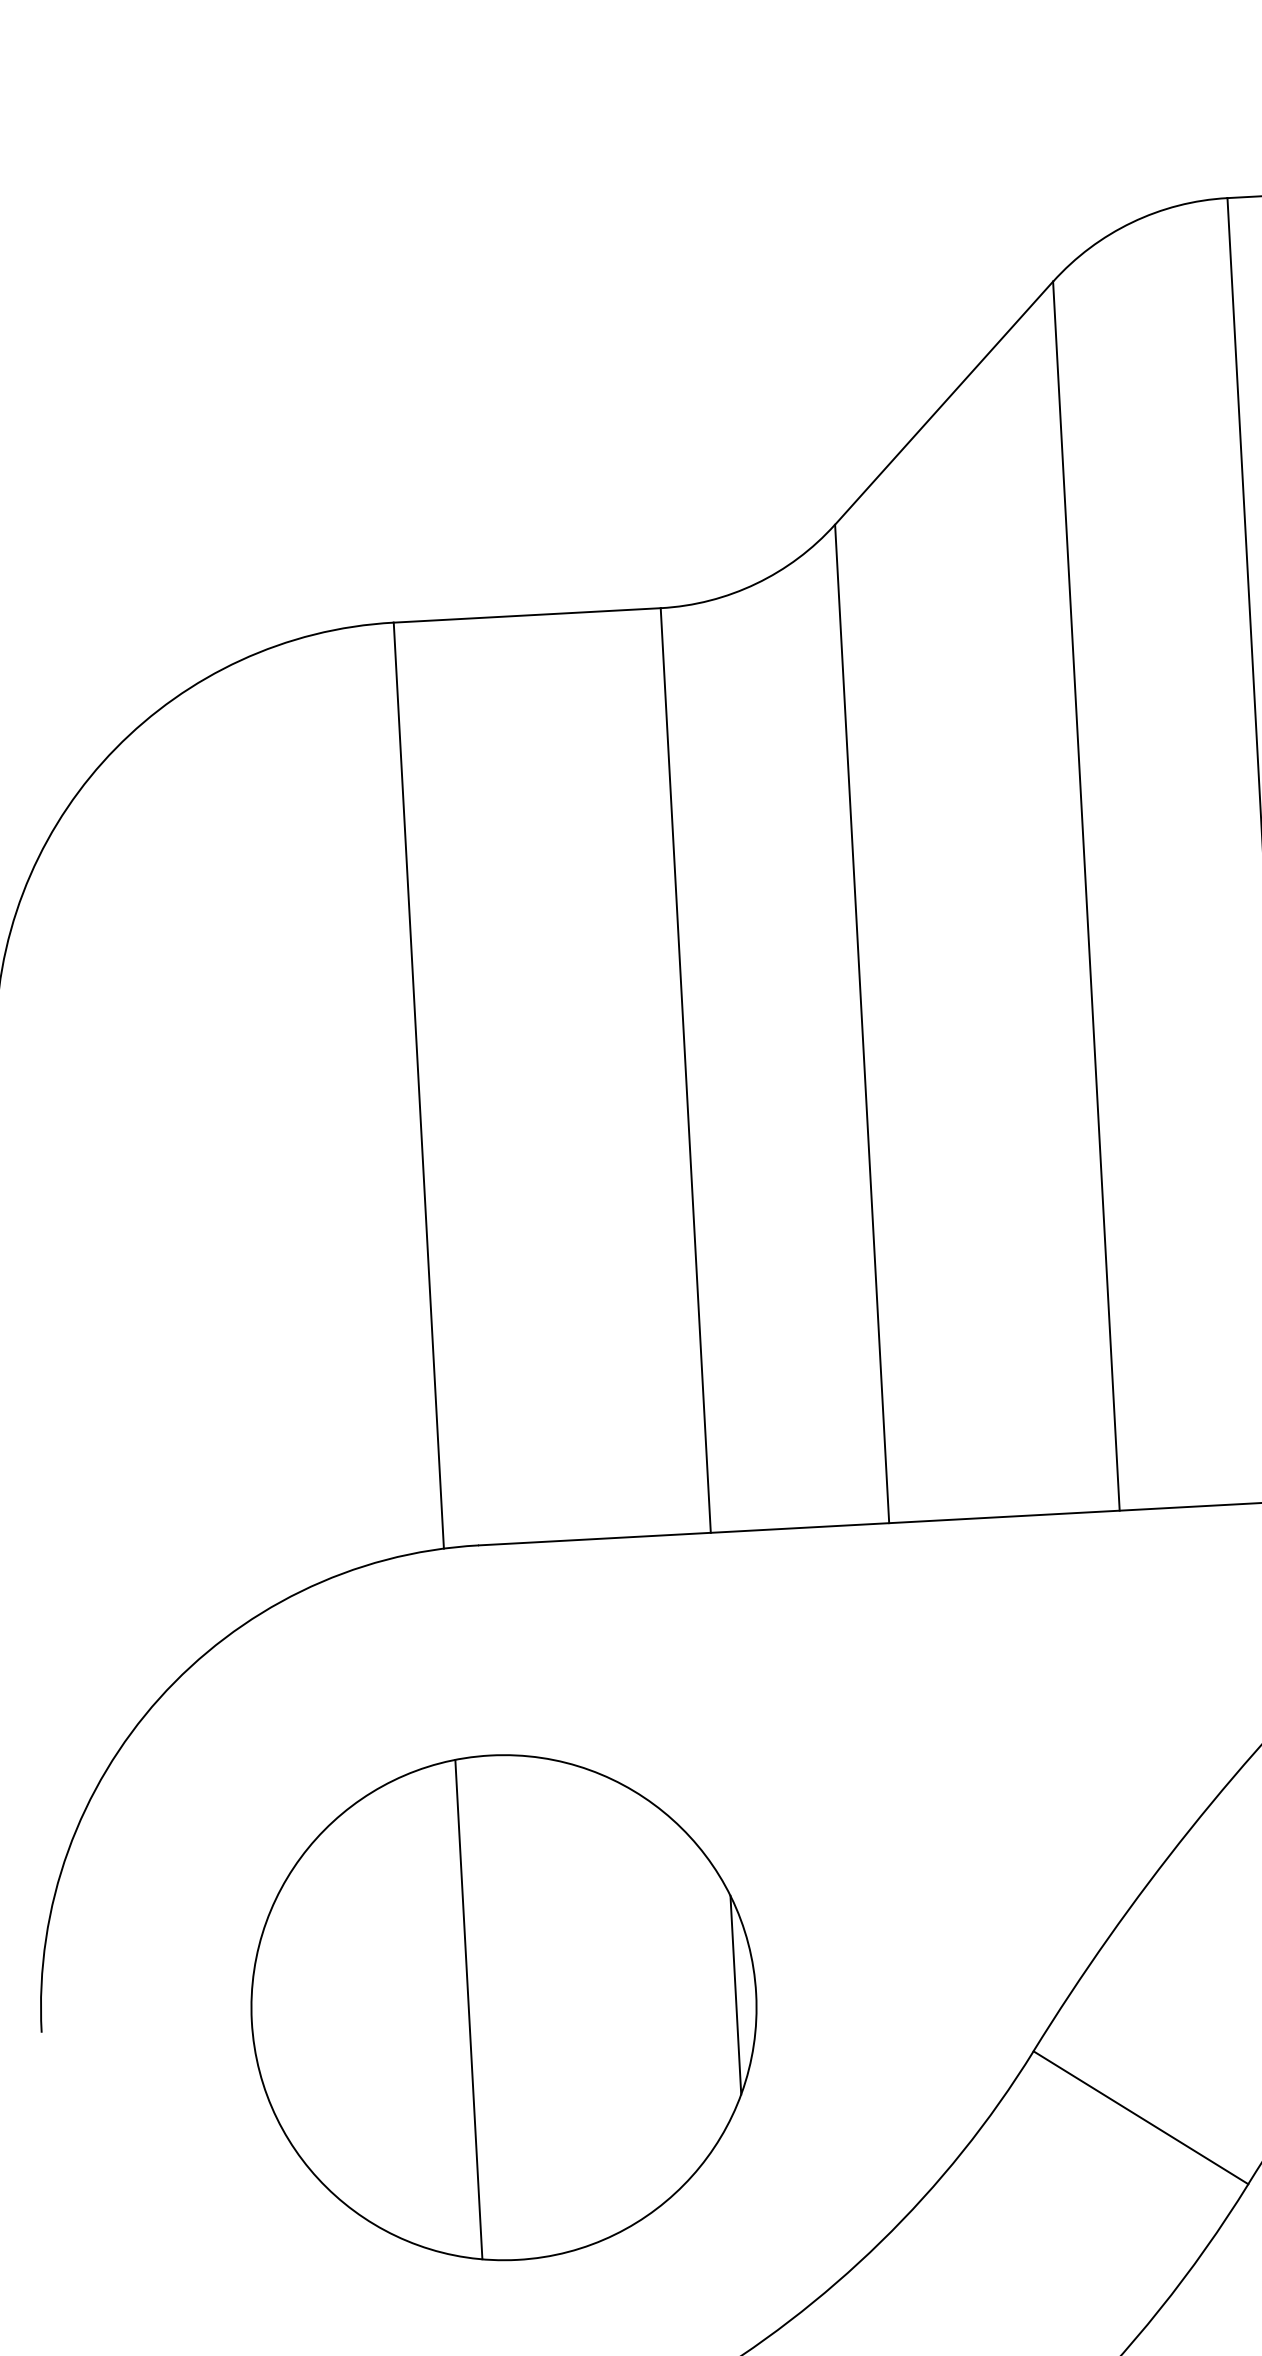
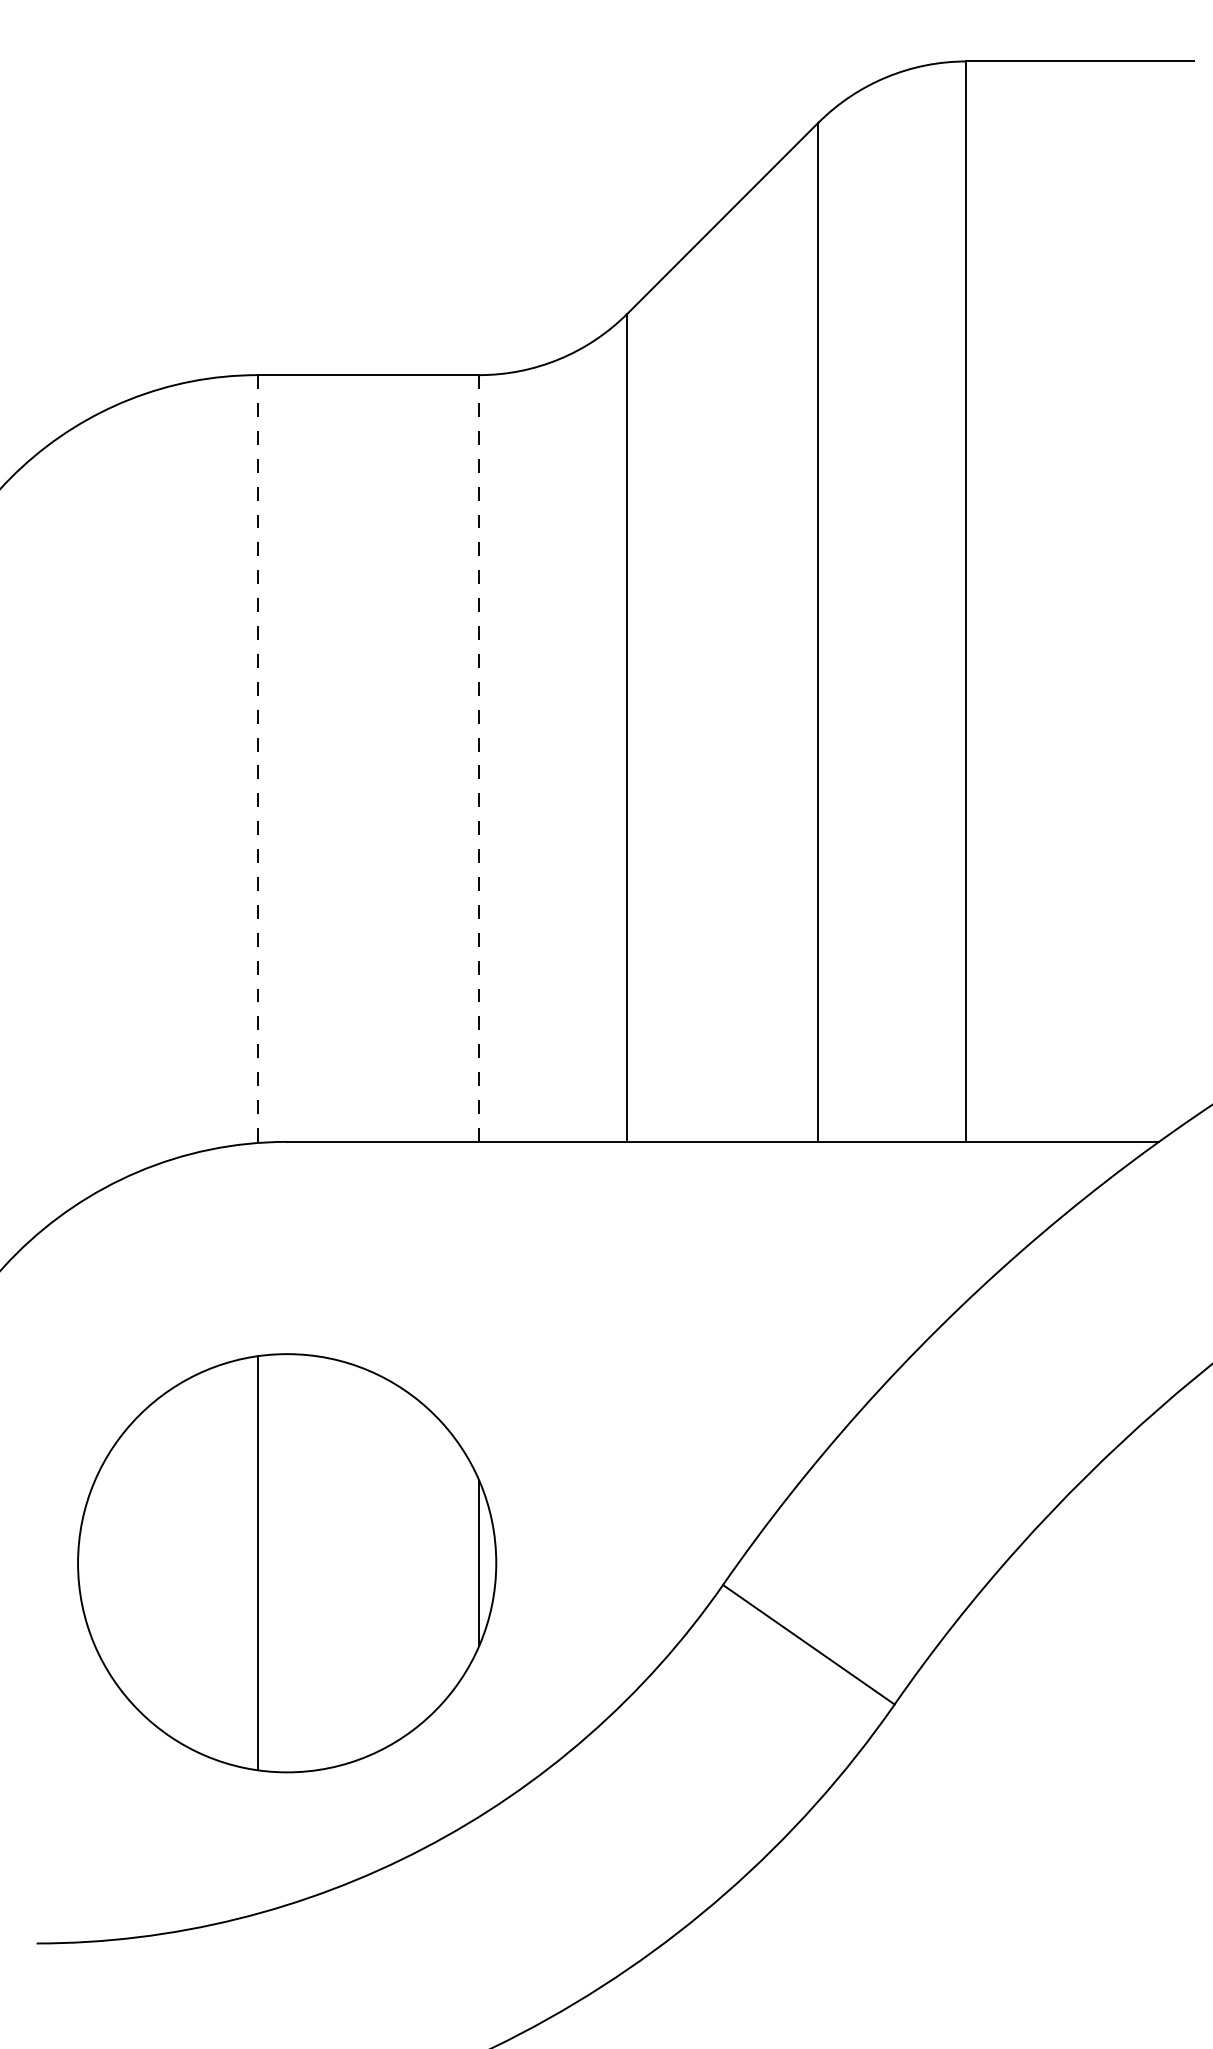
line: (685, 1070) -> (479, 758), solid -> dashed
line: (419, 1086) -> (258, 759), solid -> dashed
part: (504, 2007) -> (287, 1563), moved

